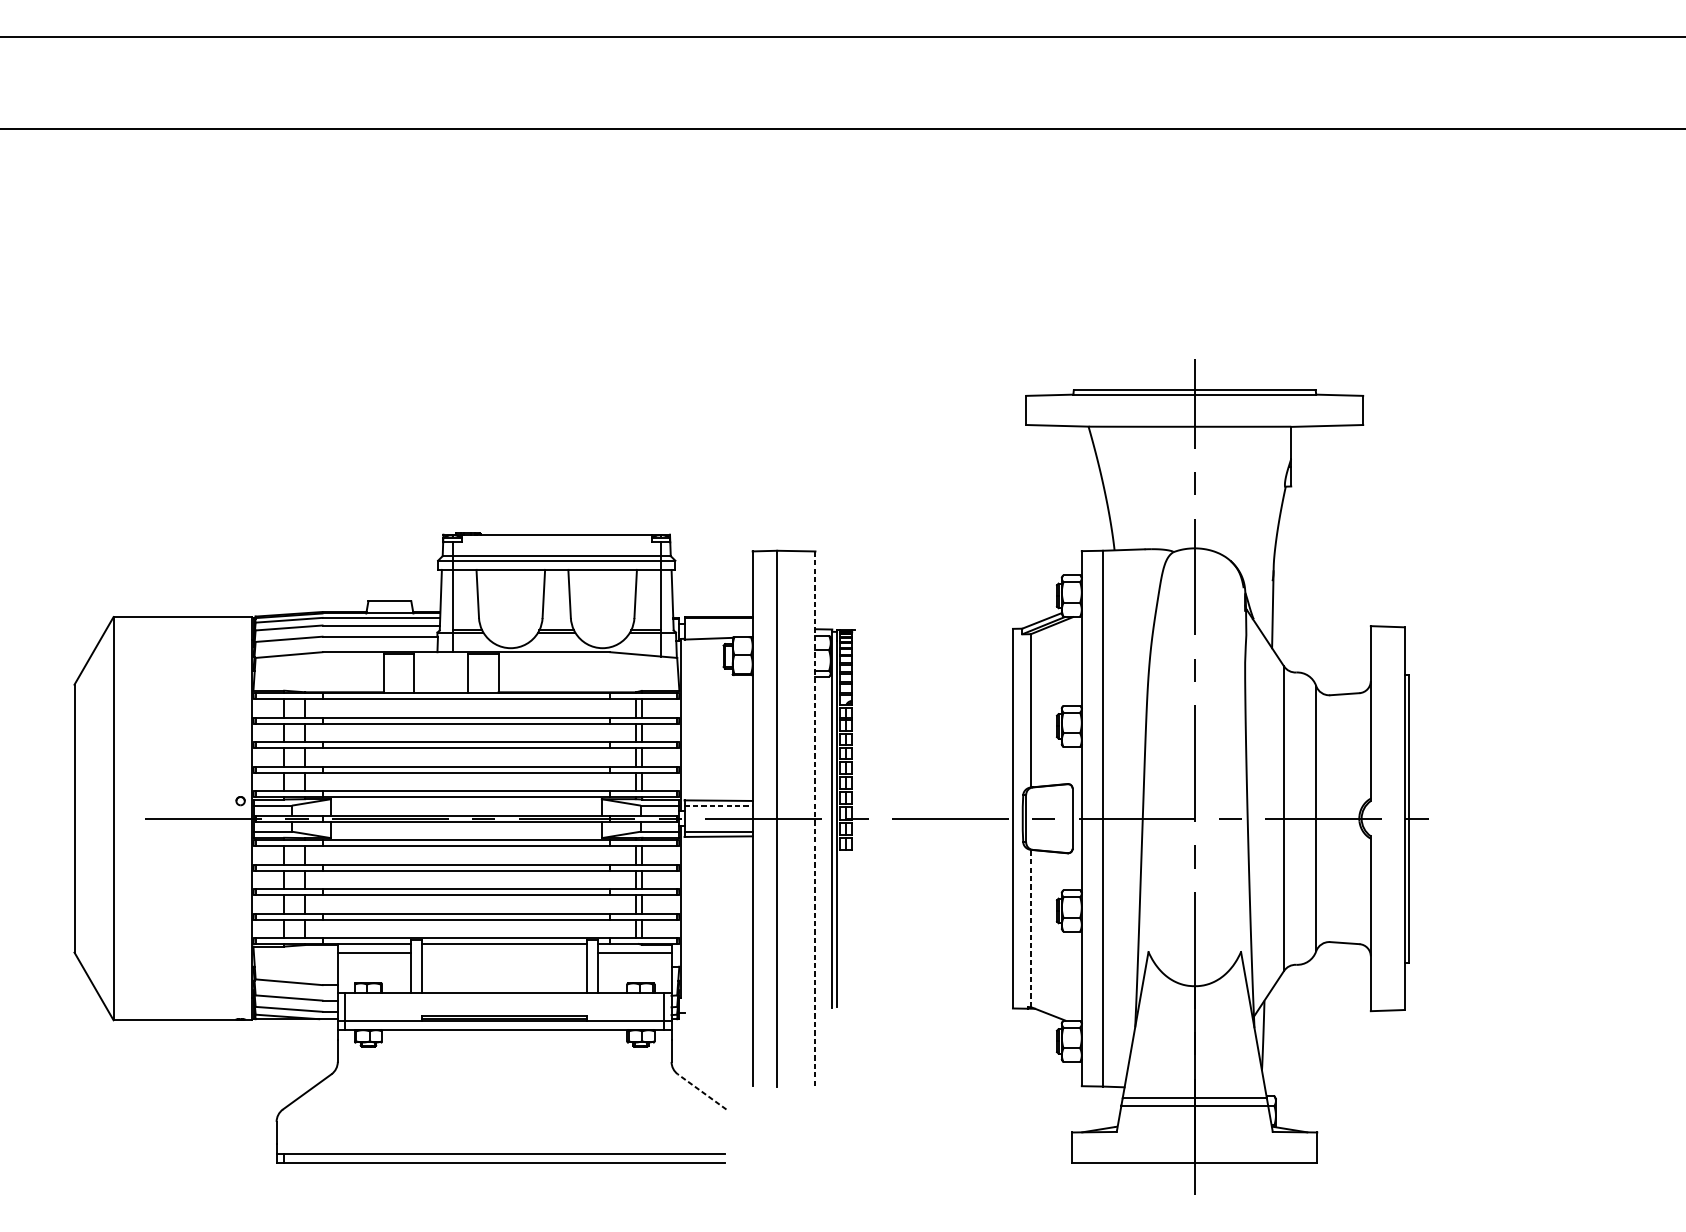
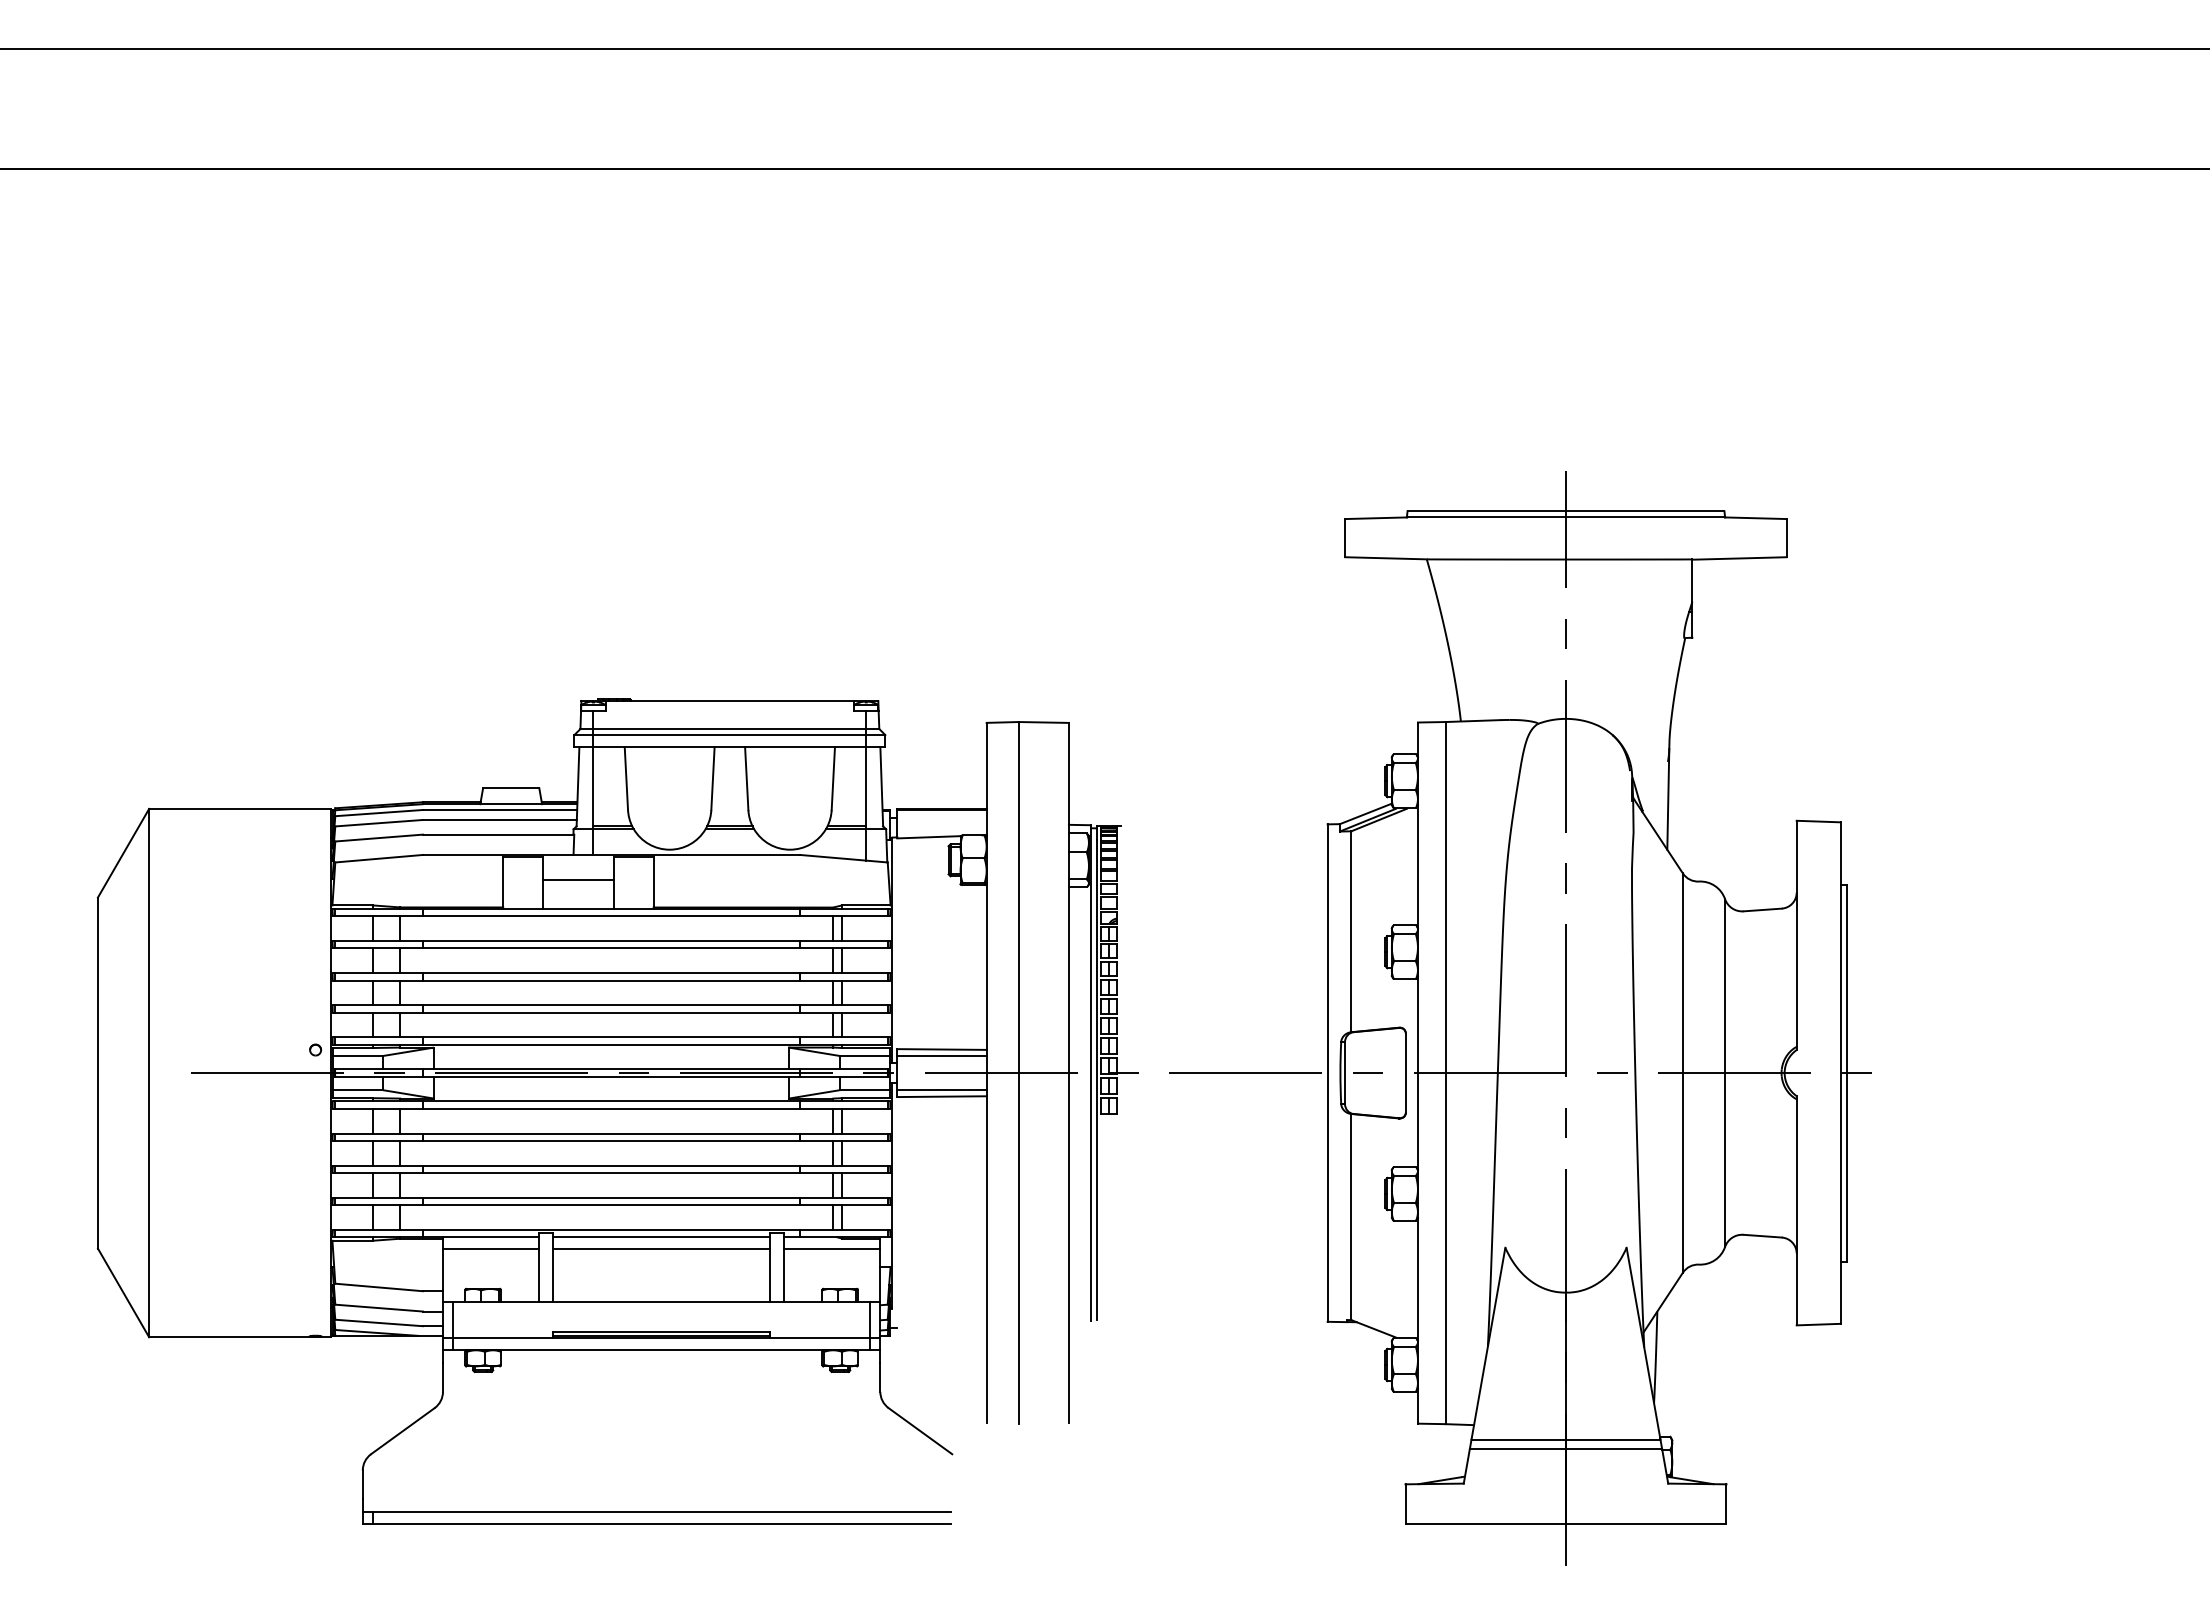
line: (441, 670) -> (578, 879), added
line: (718, 806) -> (942, 1056), dashed -> solid
line: (815, 818) -> (1068, 1072), dashed -> solid
line: (1031, 928) -> (1351, 1216), dashed -> solid
line: (504, 952) -> (661, 1248), added
line: (702, 1091) -> (920, 1430), dashed -> solid

